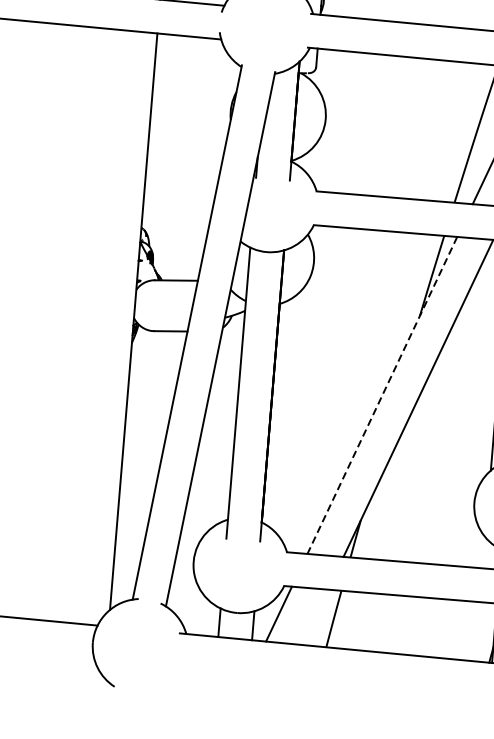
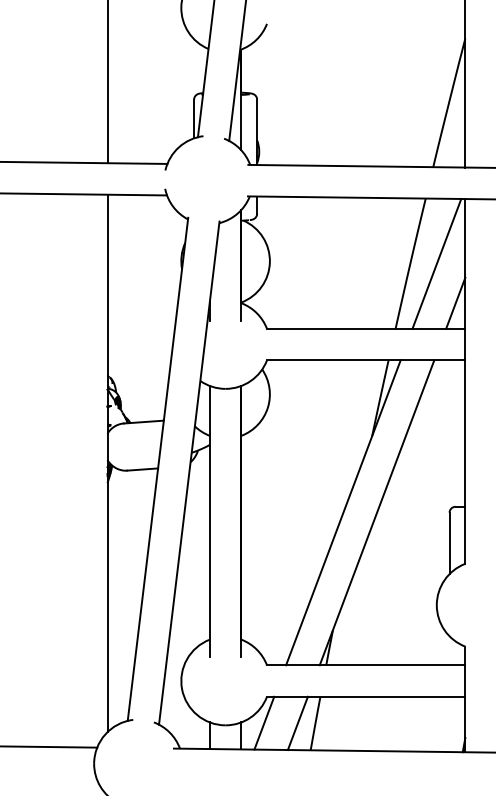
line: (382, 395) -> (343, 512), dashed -> solid
line: (314, 617) -> (297, 723), added

